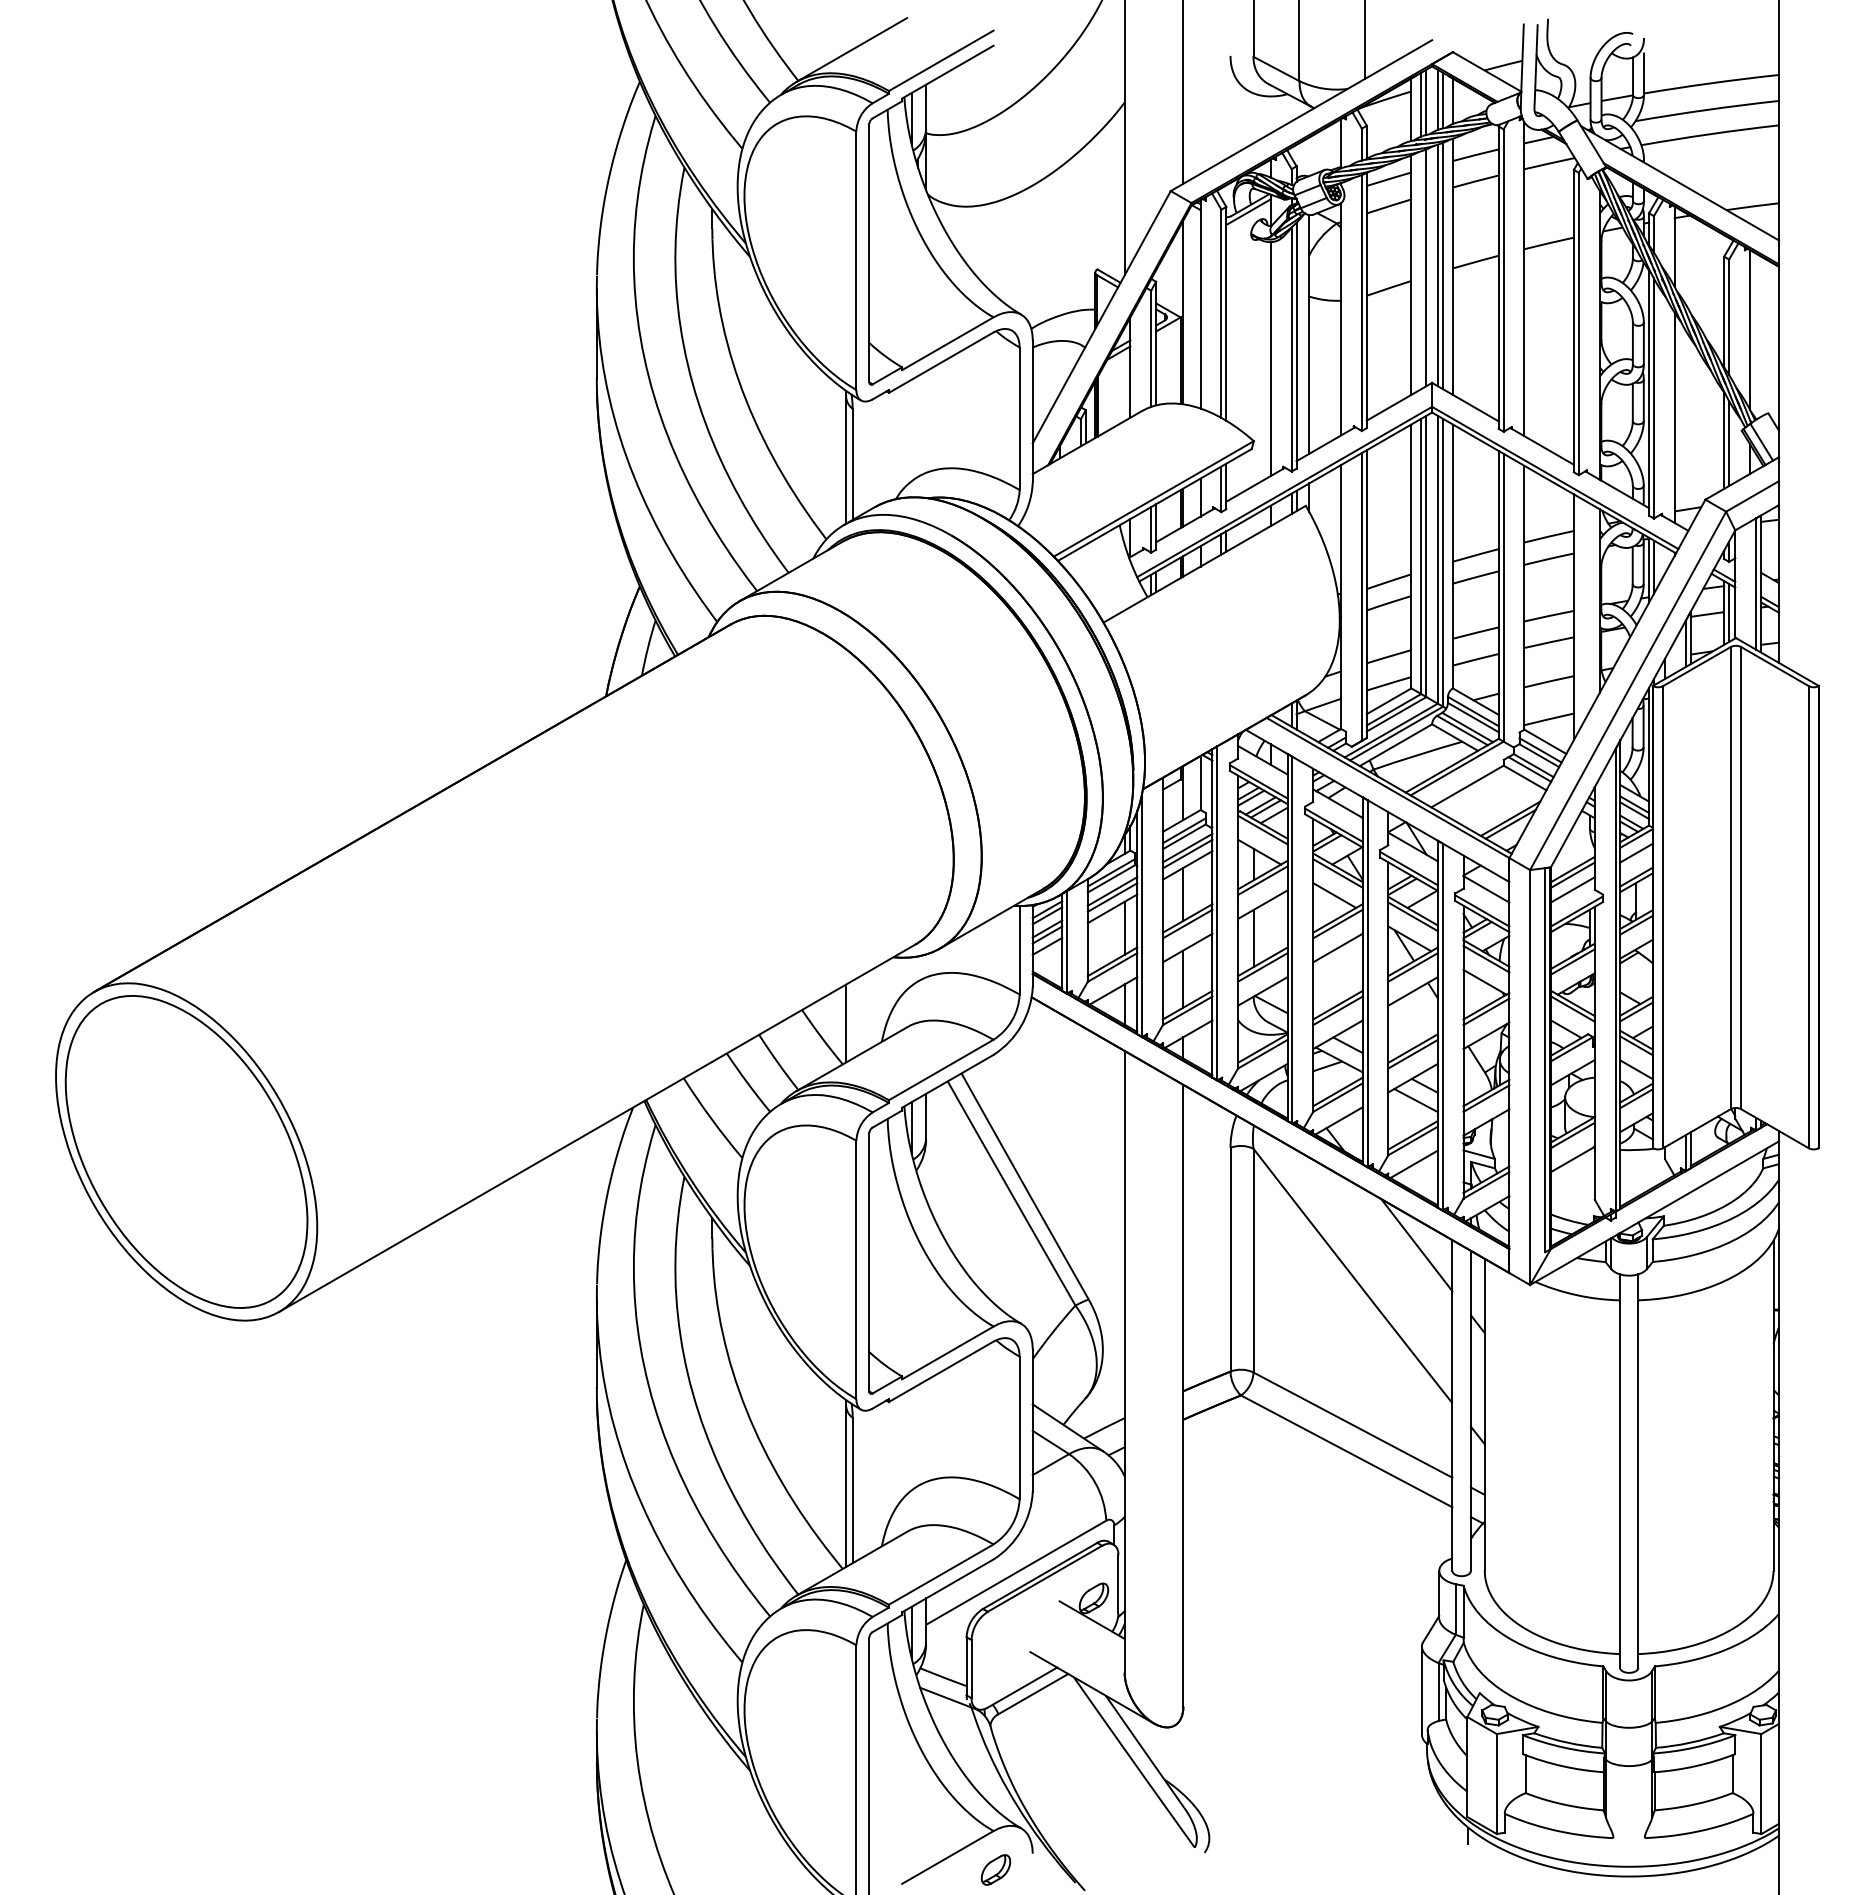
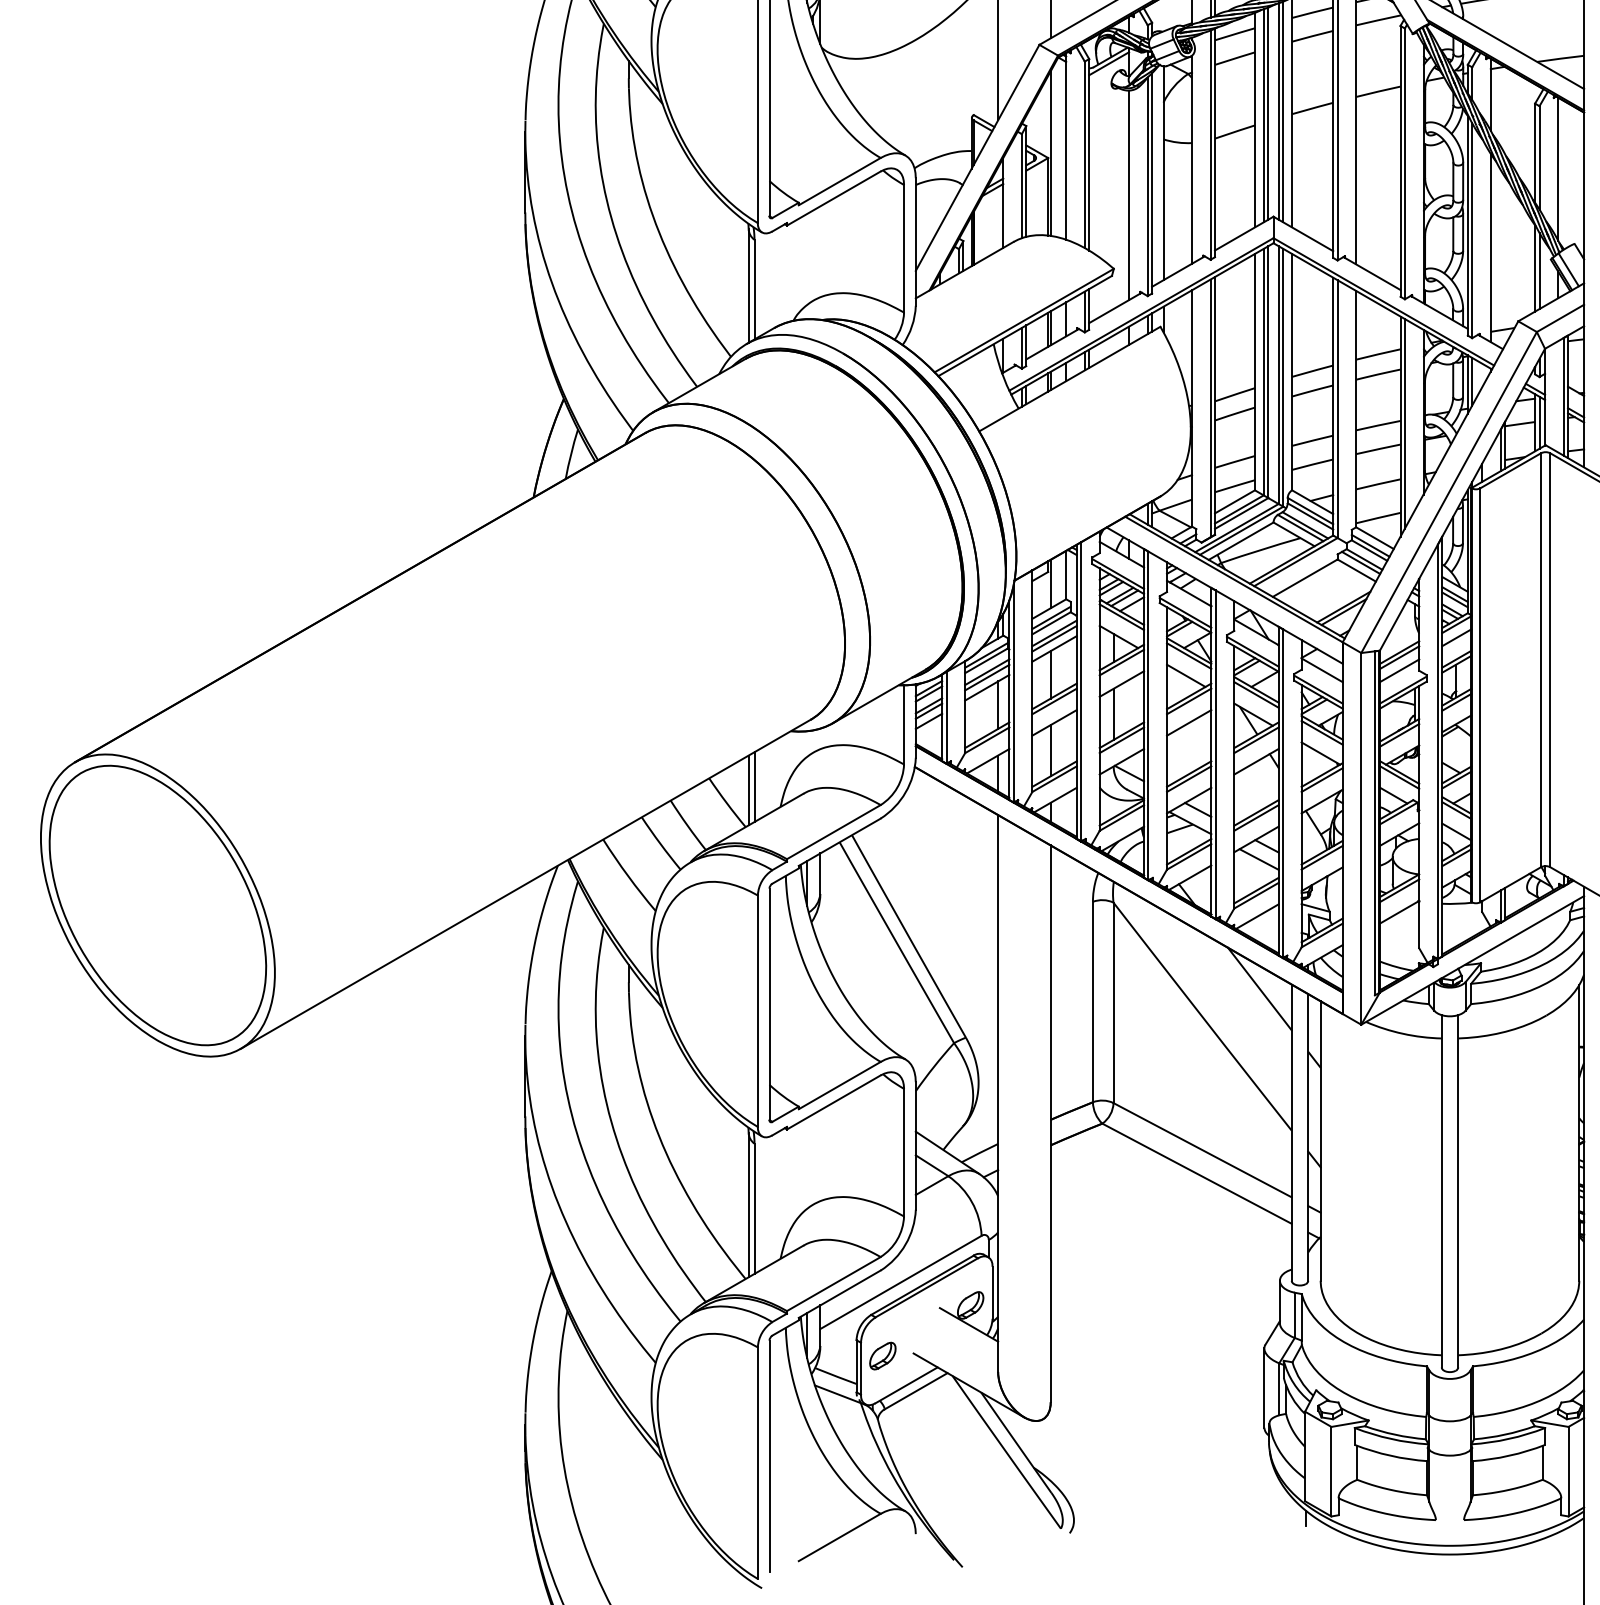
line: (1421, 270) -> (1264, 116), added
line: (1578, 614) -> (1404, 424), added
line: (852, 1019) -> (754, 786), added
part: (995, 1869) -> (882, 1355), moved

